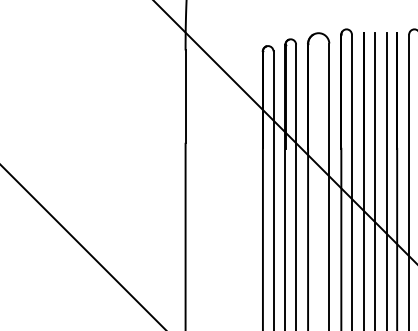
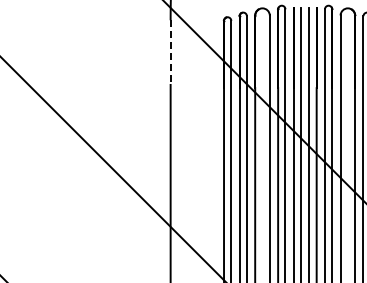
line: (185, 97) -> (170, 52), solid -> dashed

